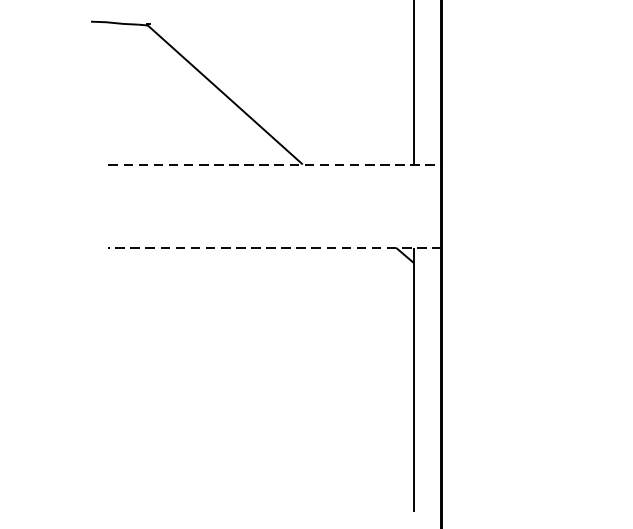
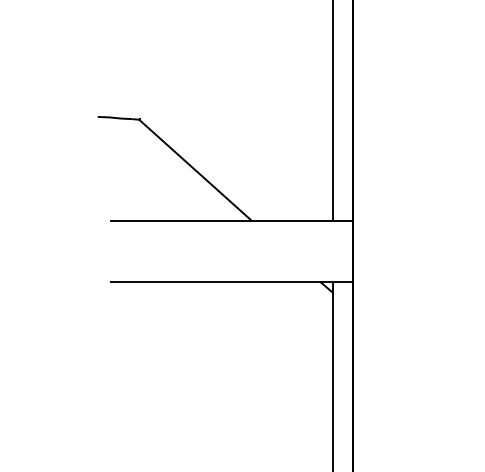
line: (275, 165) -> (232, 221), dashed -> solid
line: (274, 247) -> (231, 281), dashed -> solid

